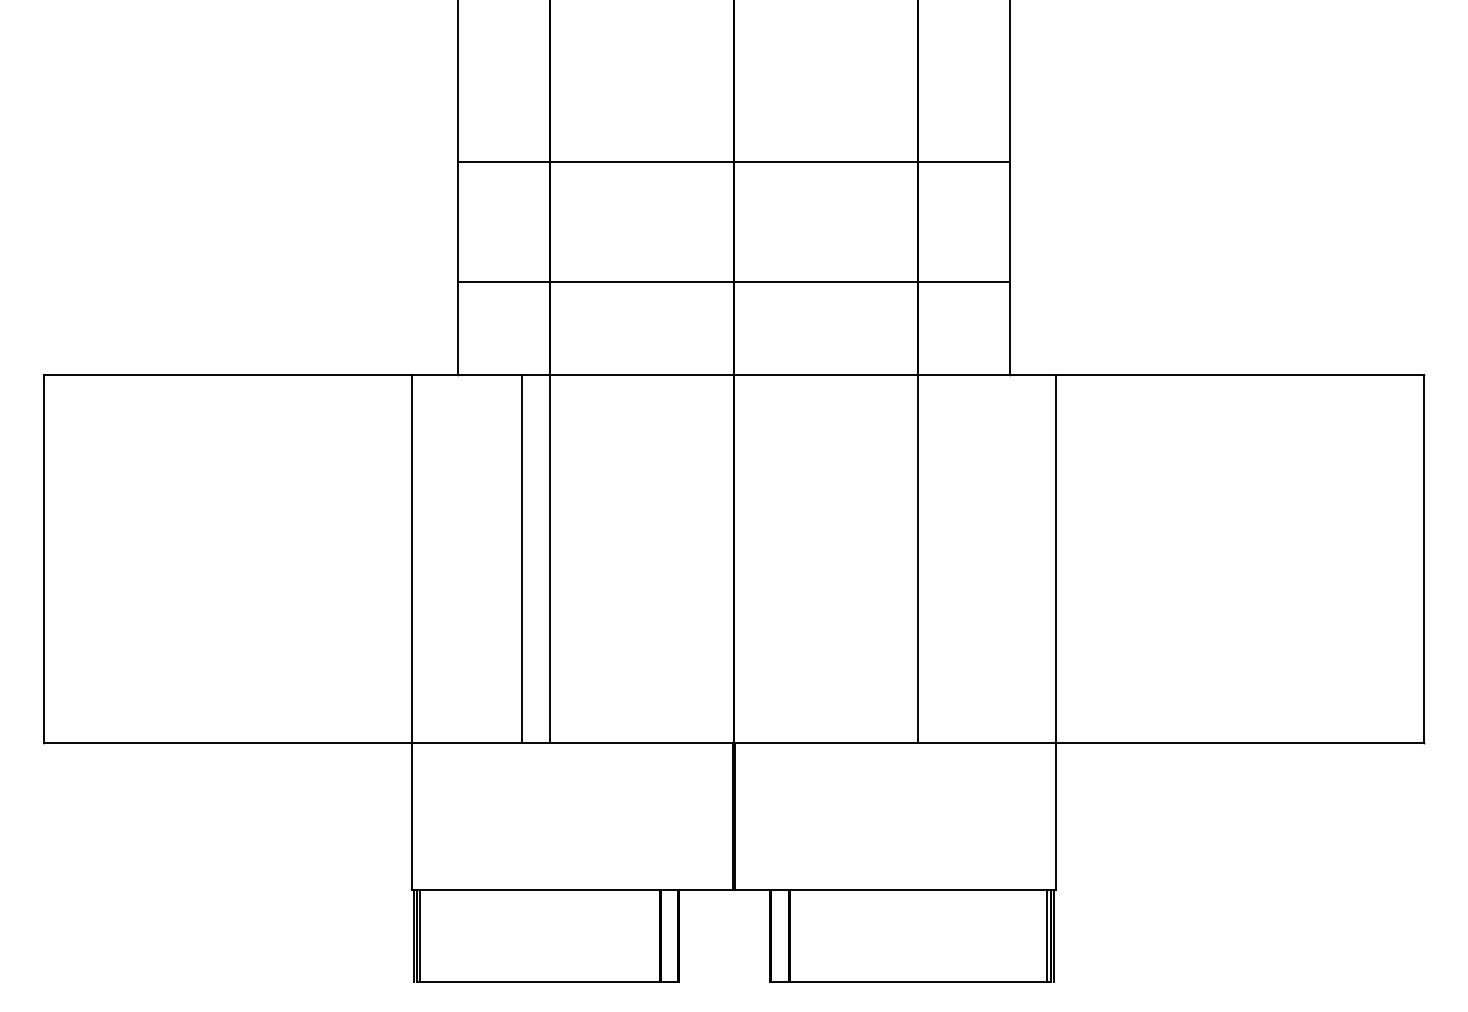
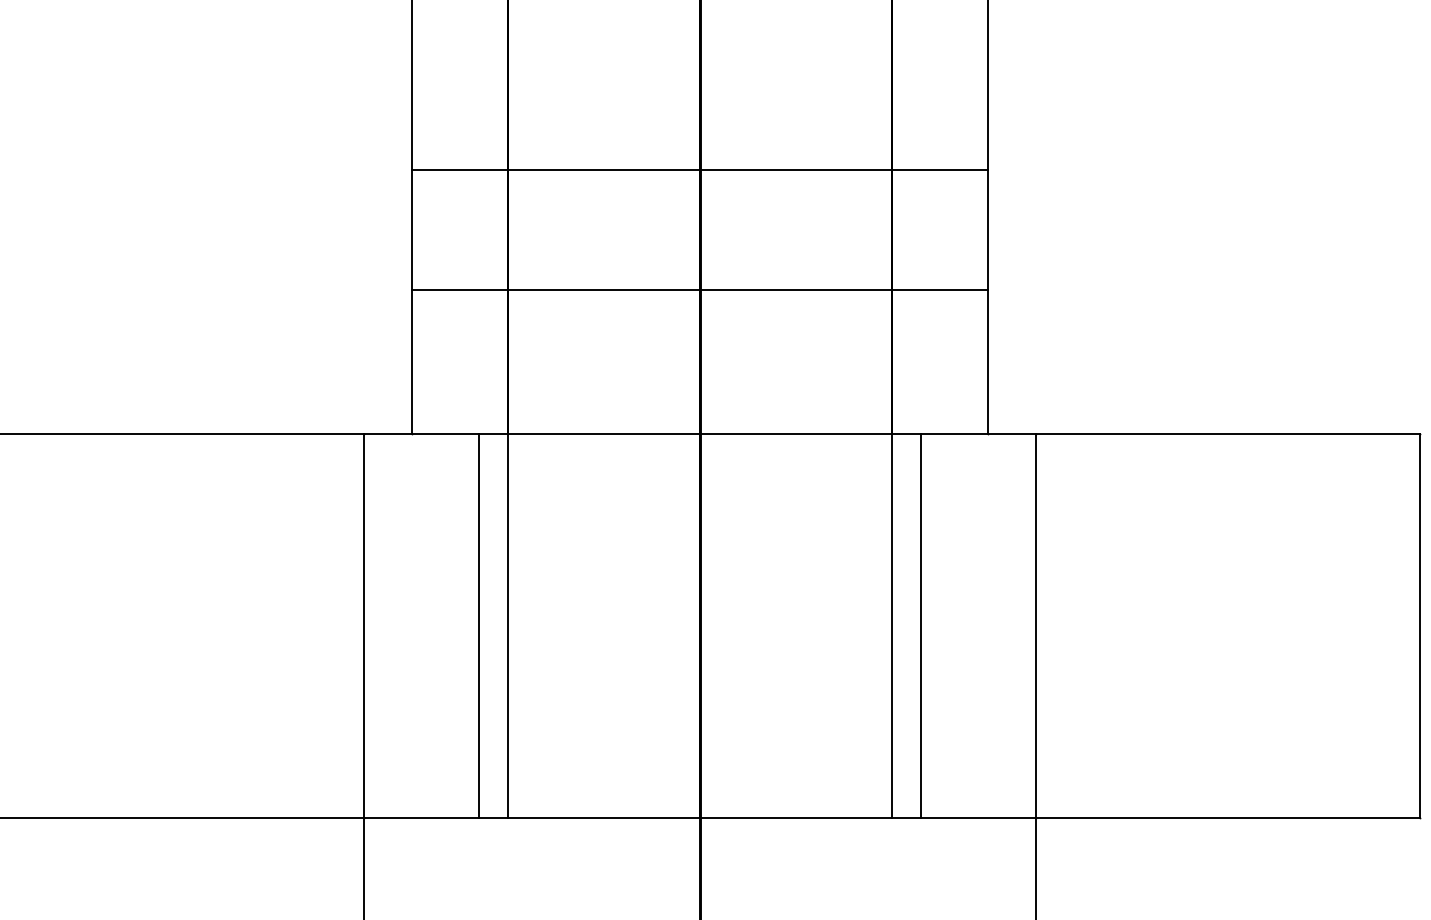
line: (733, 161) -> (699, 169), moved
line: (733, 281) -> (699, 289), moved
line: (945, 558) -> (920, 625), added

